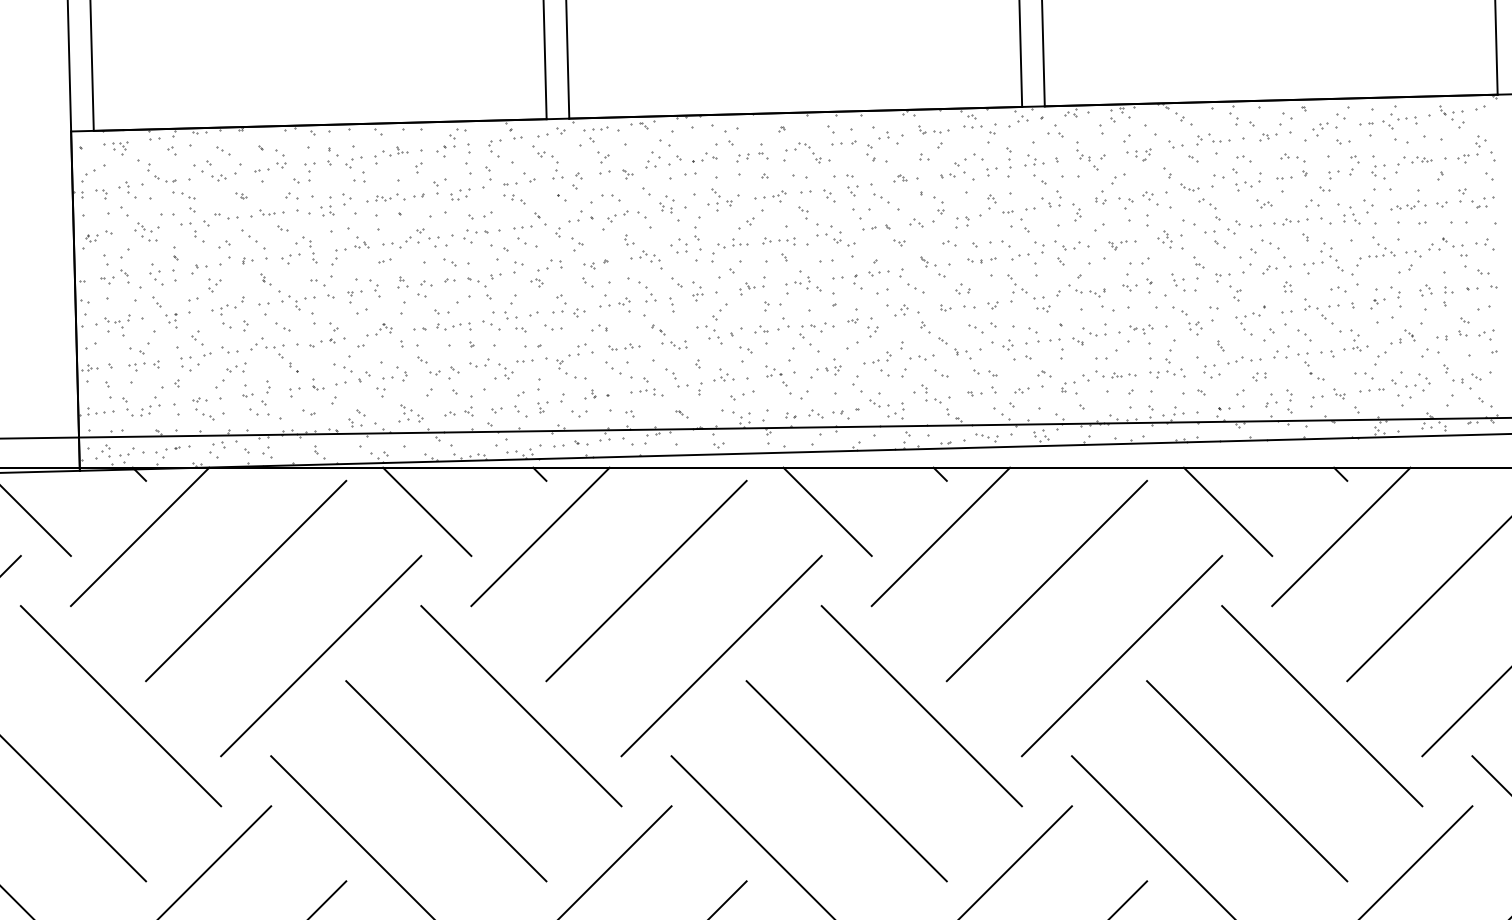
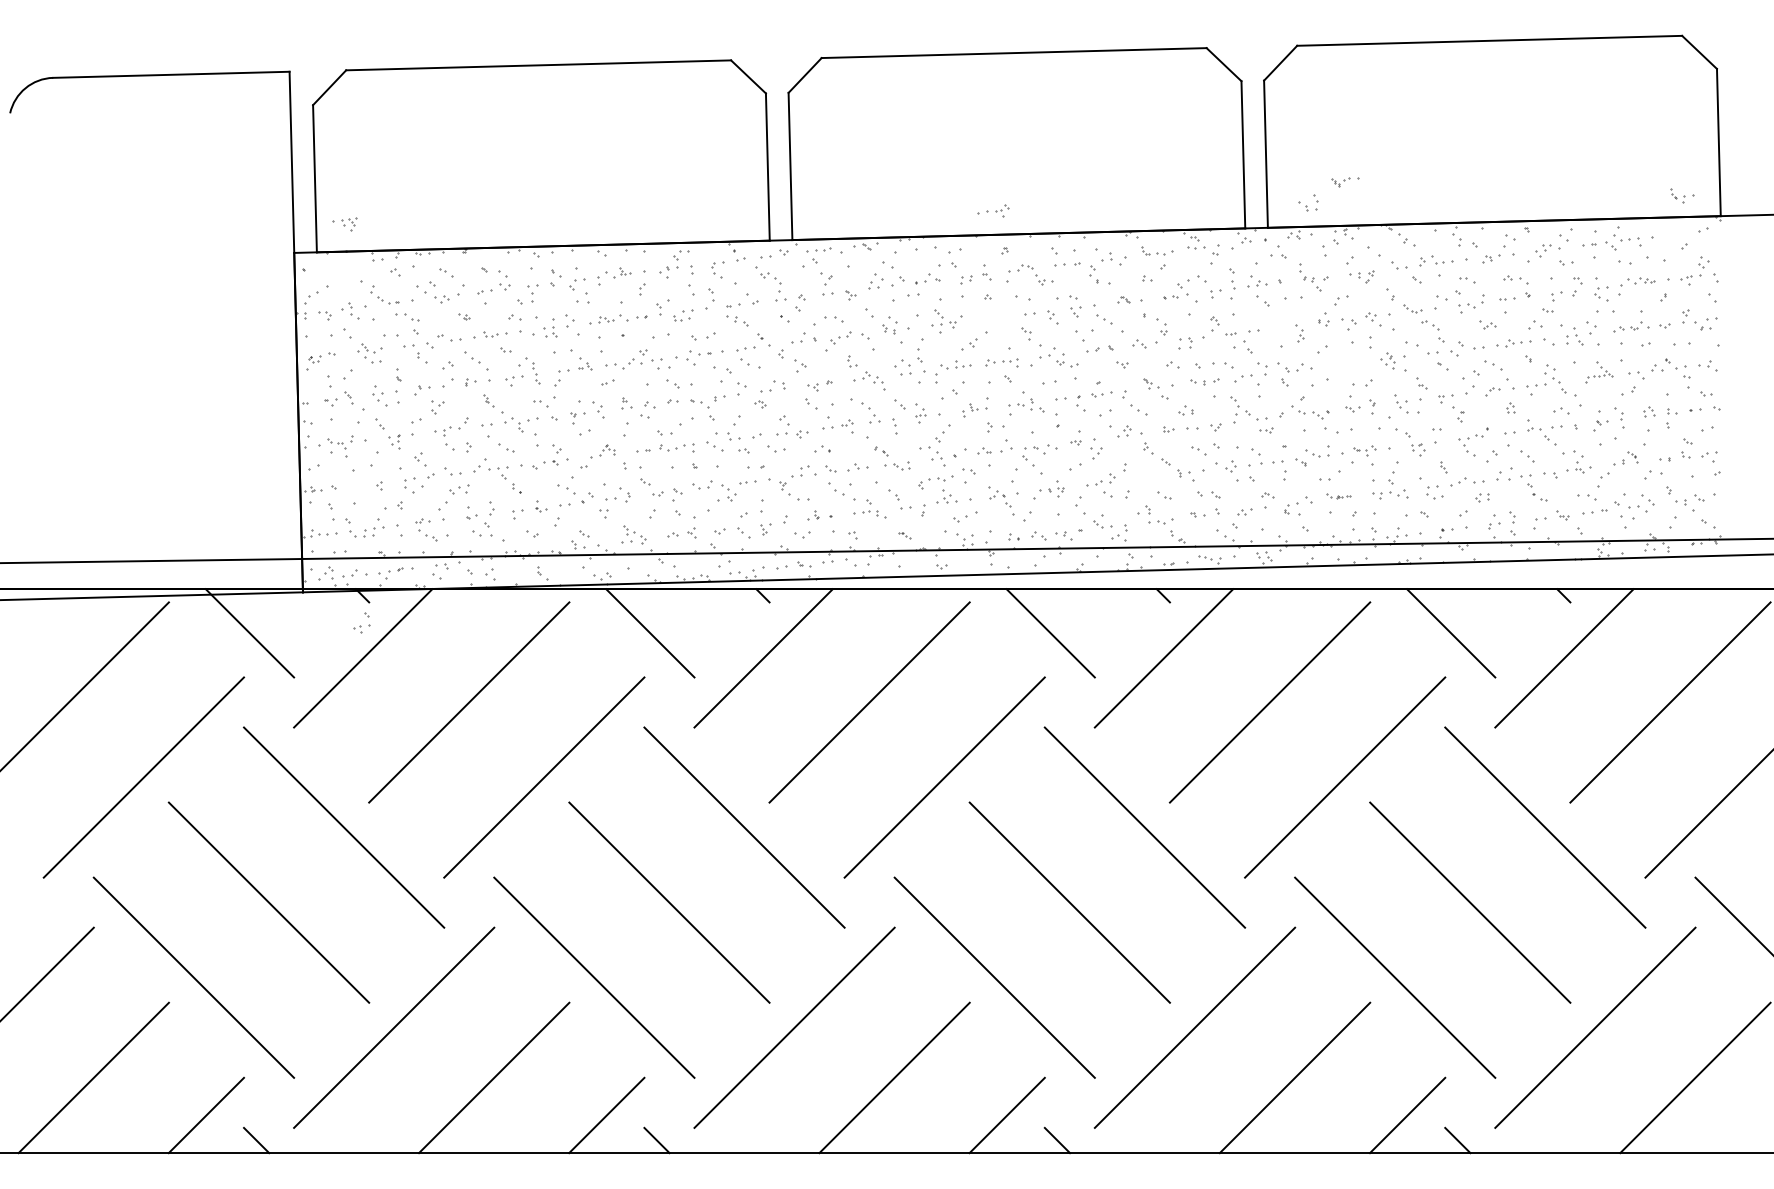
part: (1451, 112) -> (1682, 195), moved
part: (115, 148) -> (344, 224), moved
part: (770, 196) -> (993, 210), moved
part: (1051, 199) -> (1308, 202), moved
part: (1122, 245) -> (1345, 182), moved
part: (1376, 251) -> (1599, 372), size x0.7
part: (624, 347) -> (847, 468), size x1.4
part: (921, 357) -> (940, 478), moved
part: (136, 360) -> (361, 622), moved
part: (1115, 375) -> (1338, 496), size x0.6

